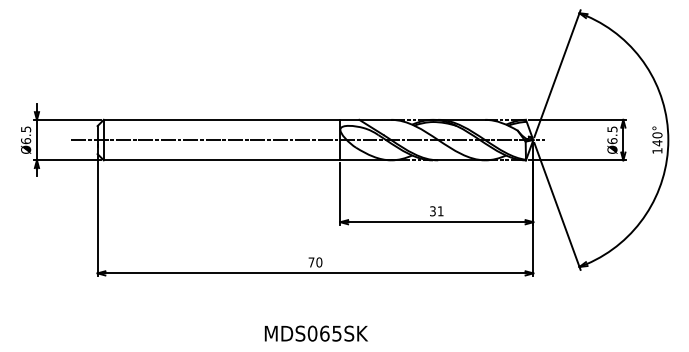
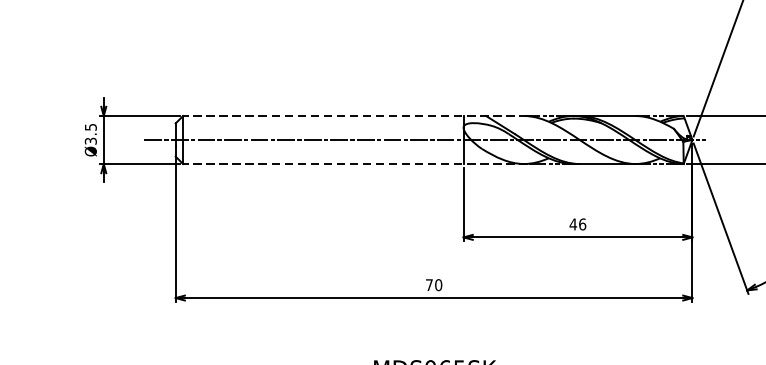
line: (248, 119) -> (354, 115), solid -> dashed
text: (26, 141) -> (91, 141), Ø6.5 -> Ø3.5
line: (248, 160) -> (354, 164), solid -> dashed
text: (436, 211) -> (577, 224), 31 -> 46

